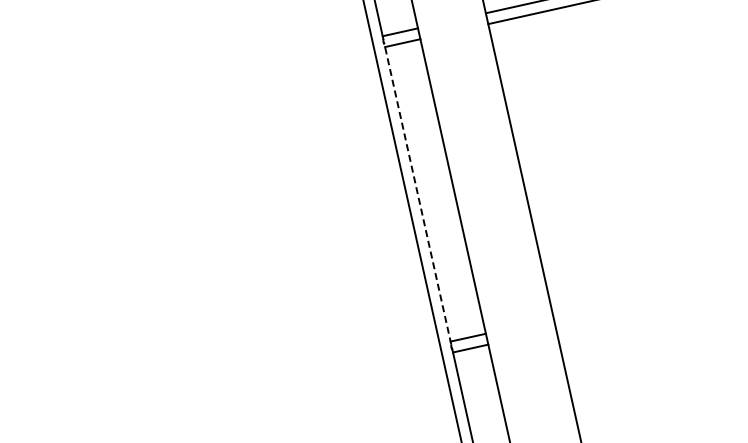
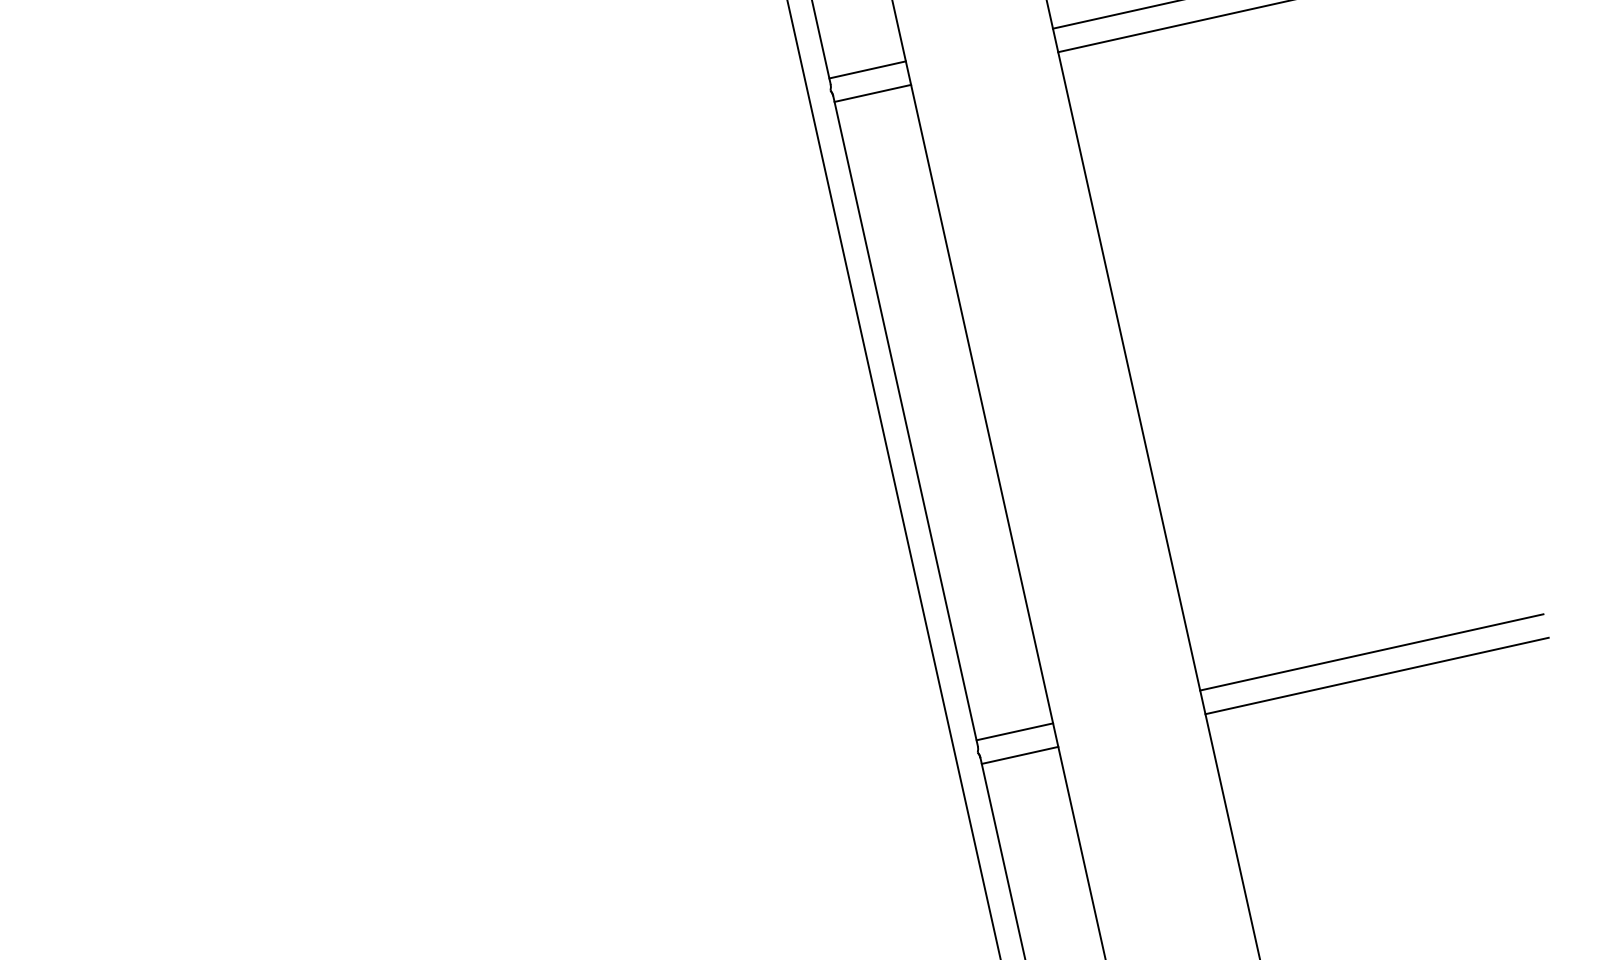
line: (417, 194) -> (904, 421), dashed -> solid
line: (632, 300) -> (1370, 651), added
line: (635, 311) -> (1377, 675), added

